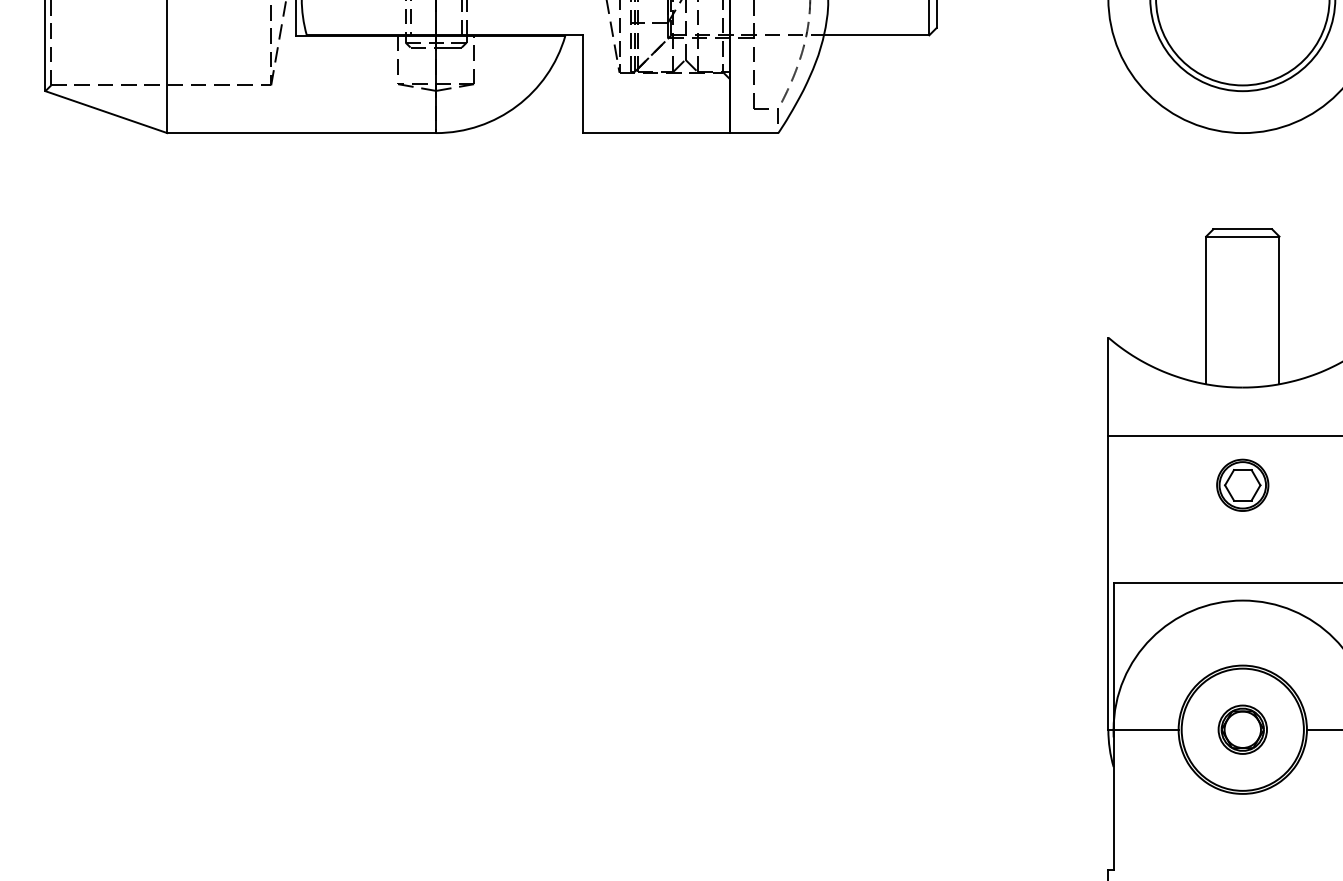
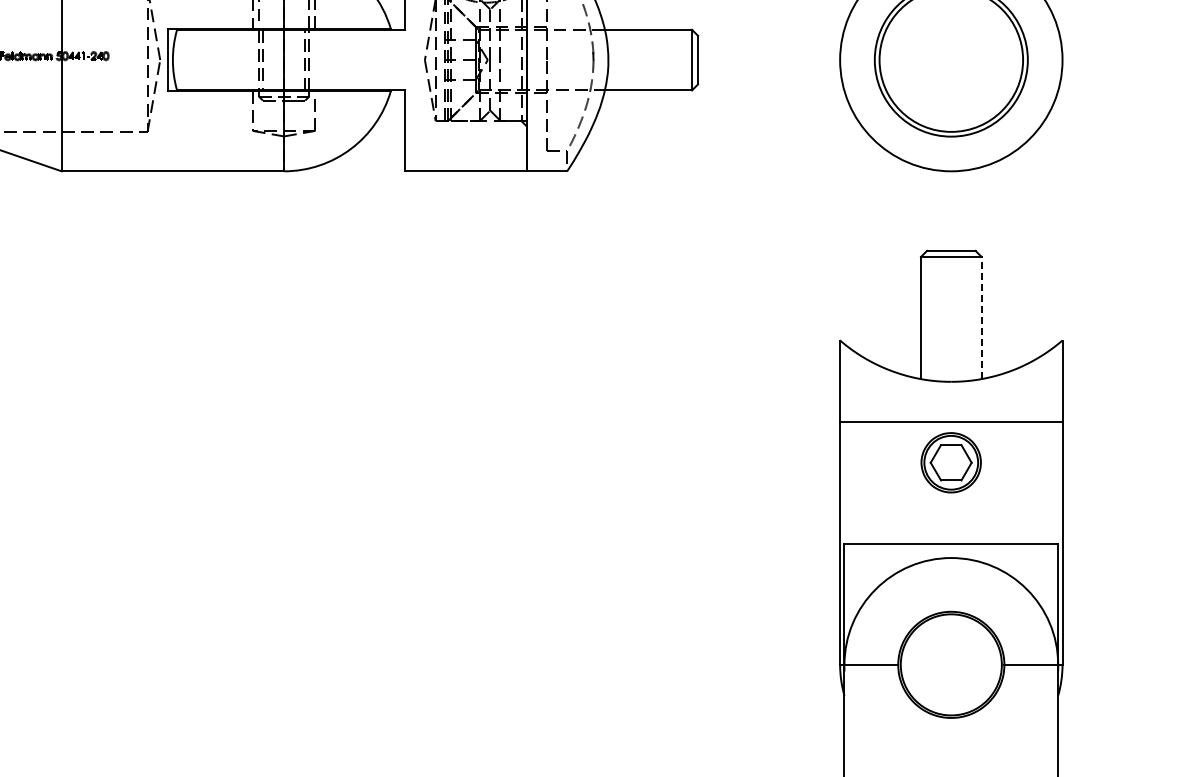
line: (1279, 309) -> (981, 317), solid -> dashed
part: (1243, 485) -> (951, 462), size x1.4
part: (1243, 729) -> (951, 664), removed

